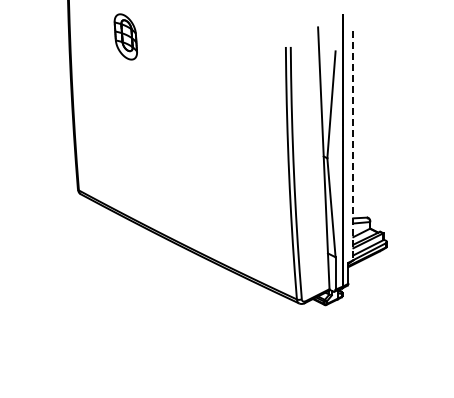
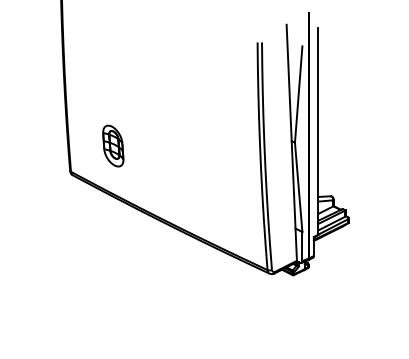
part: (125, 36) -> (112, 145), moved
line: (353, 145) -> (318, 131), dashed -> solid

